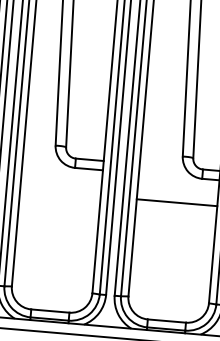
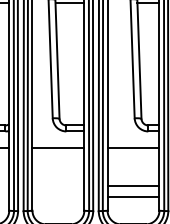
line: (60, 193) -> (58, 148), added
line: (171, 262) -> (133, 186), added
line: (170, 279) -> (133, 197), added

